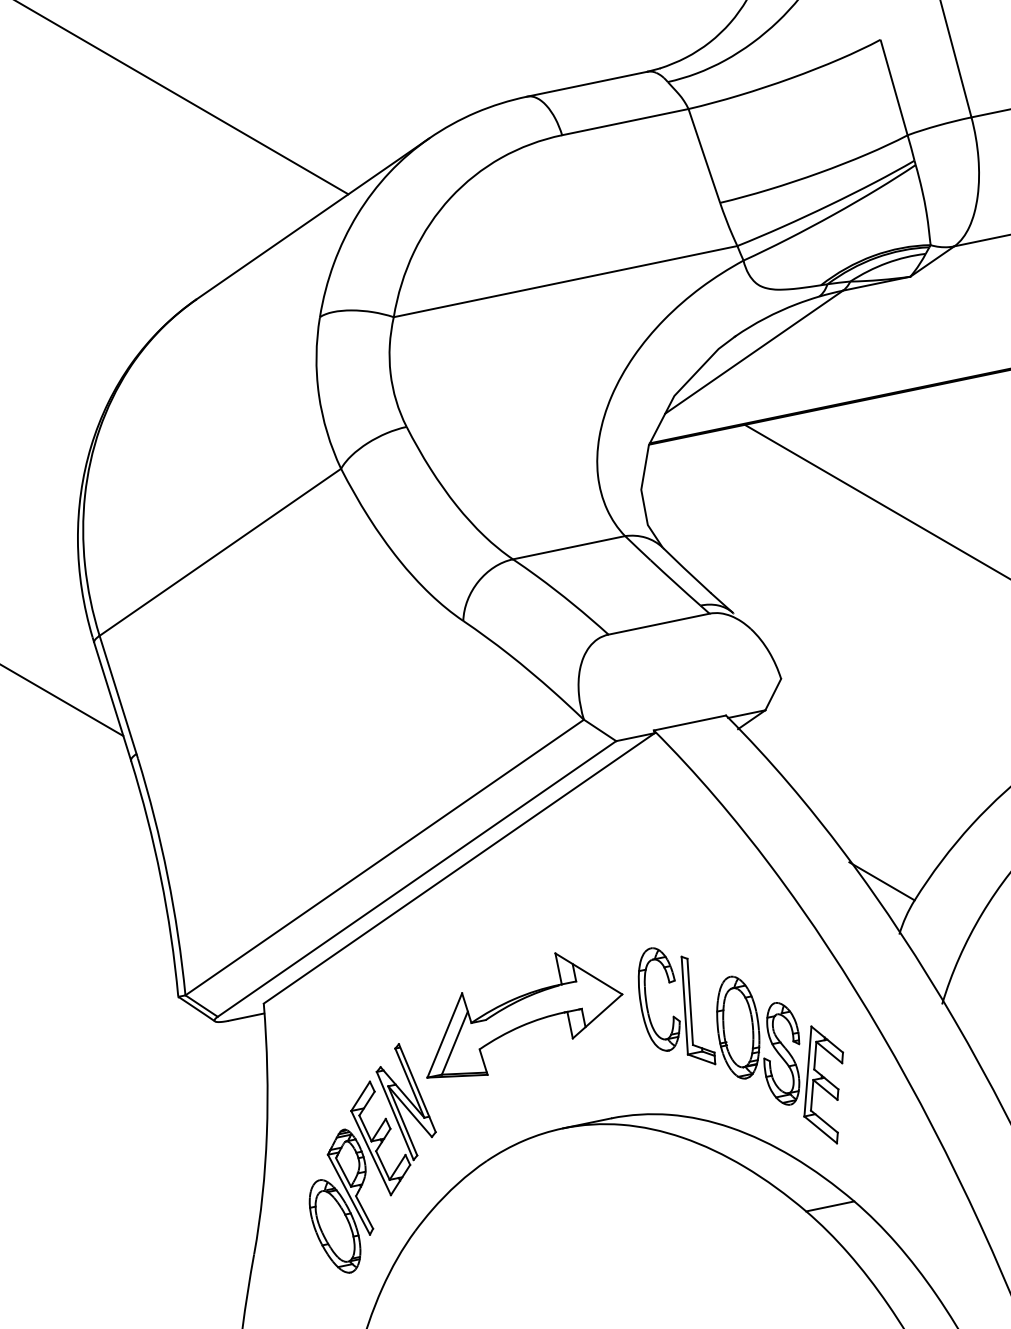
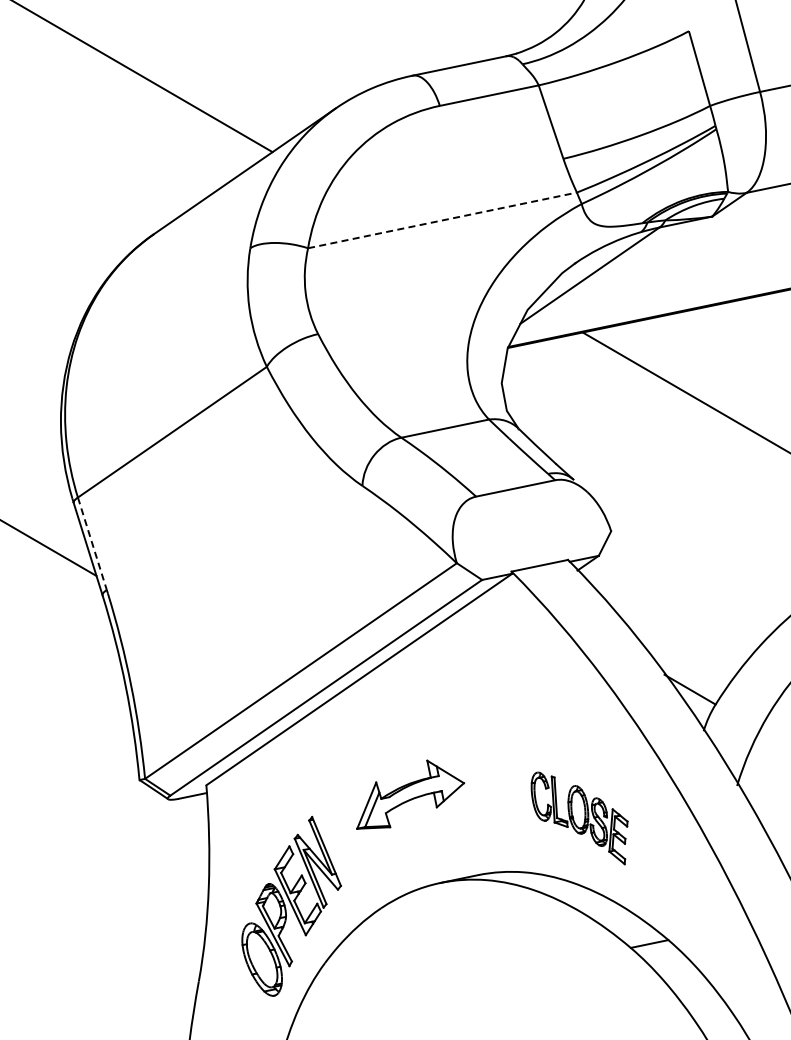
line: (566, 281) -> (443, 220), solid -> dashed
line: (118, 695) -> (92, 544), solid -> dashed
part: (524, 1015) -> (410, 794), size x0.7
part: (740, 1046) -> (579, 818), size x0.6

